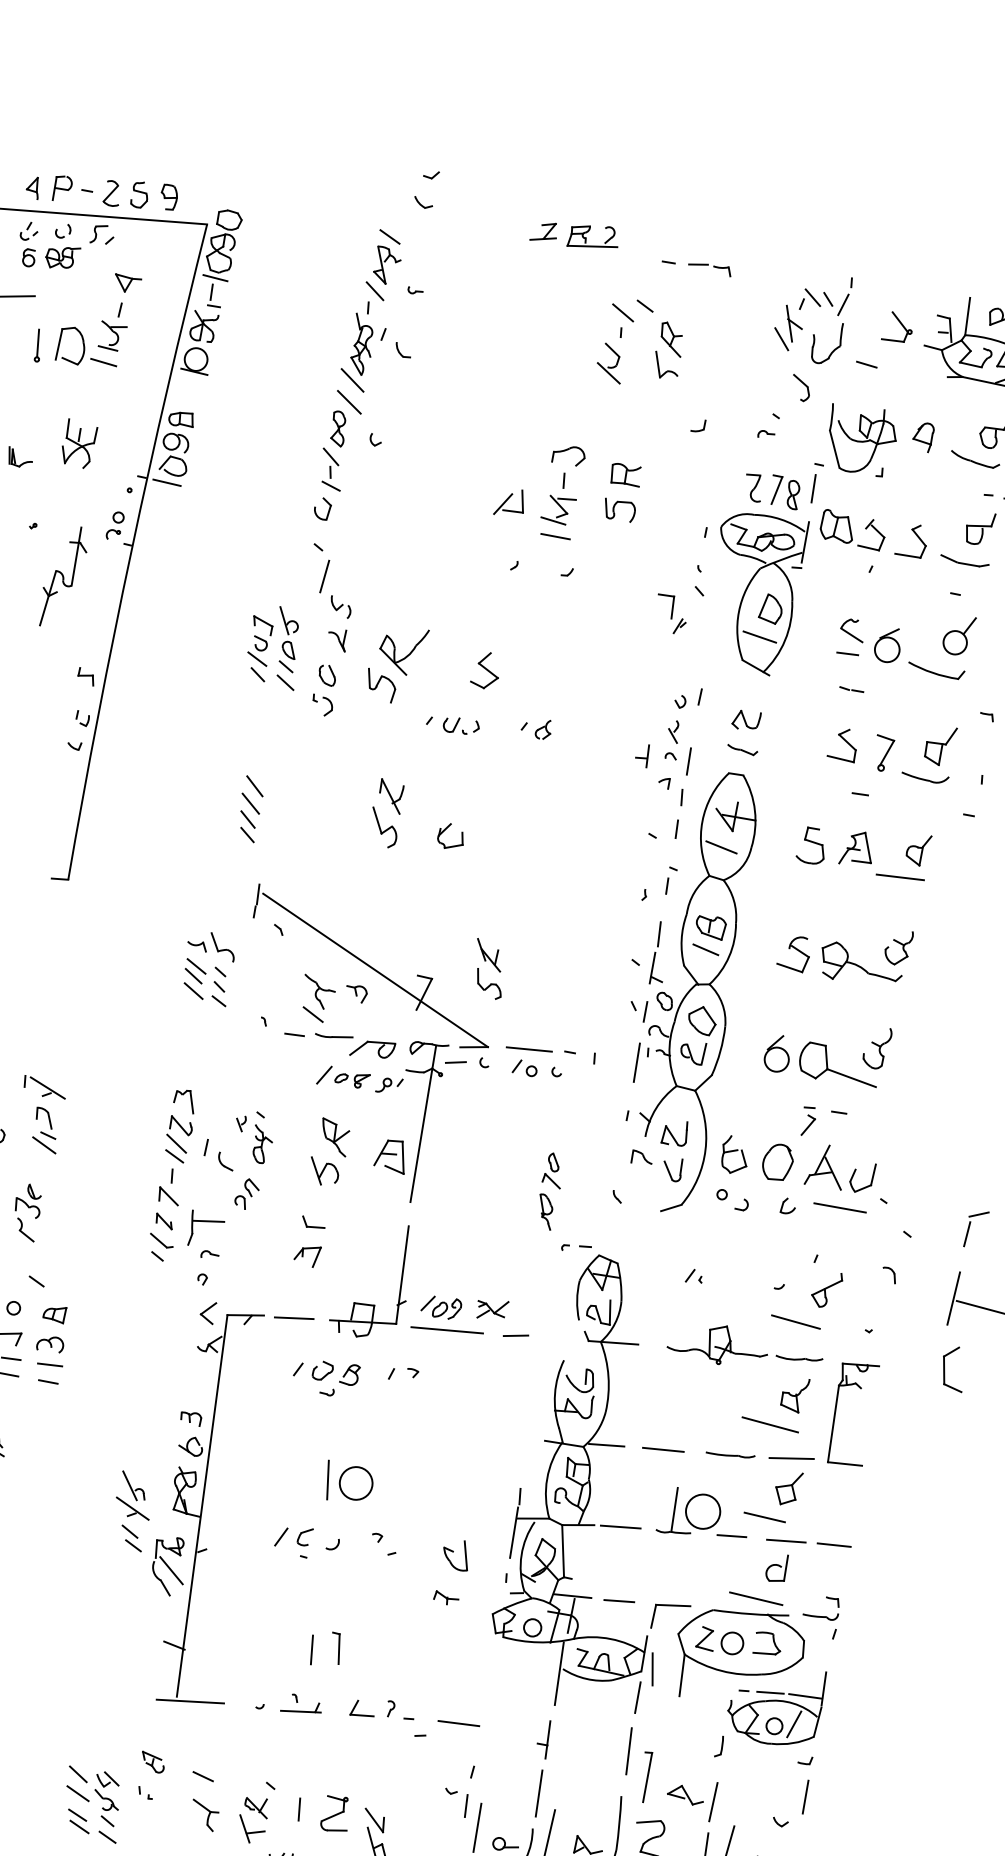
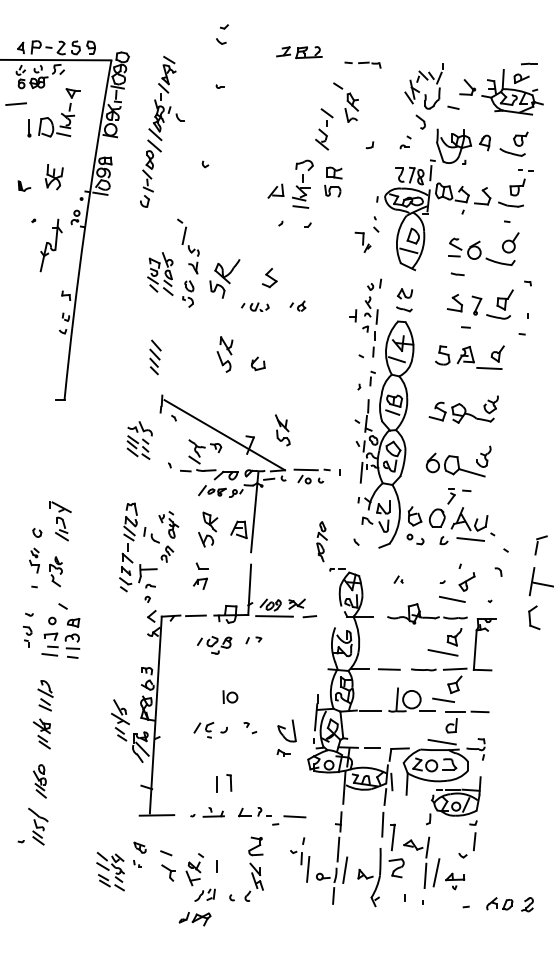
part: (615, 344) -> (324, 129), moved
part: (366, 375) -> (162, 131), moved
part: (350, 1480) -> (230, 696), size x0.6
part: (456, 1554) -> (287, 730), size x1.4
part: (334, 1813) -> (255, 846), moved

